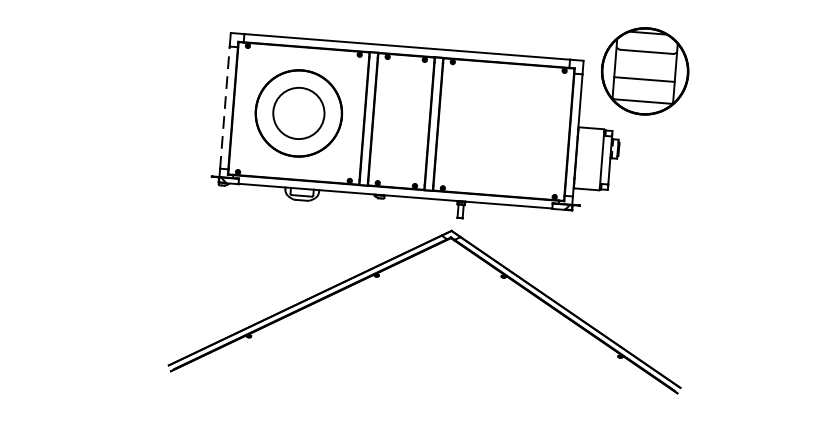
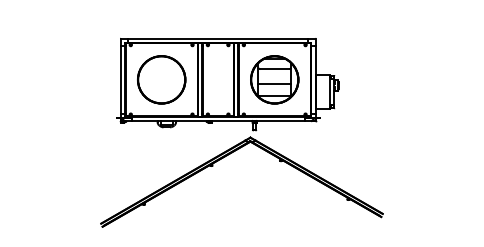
part: (644, 70) -> (274, 79), moved
line: (224, 106) -> (120, 79), dashed -> solid
circle: (298, 112) -> (161, 79), size x1.67

